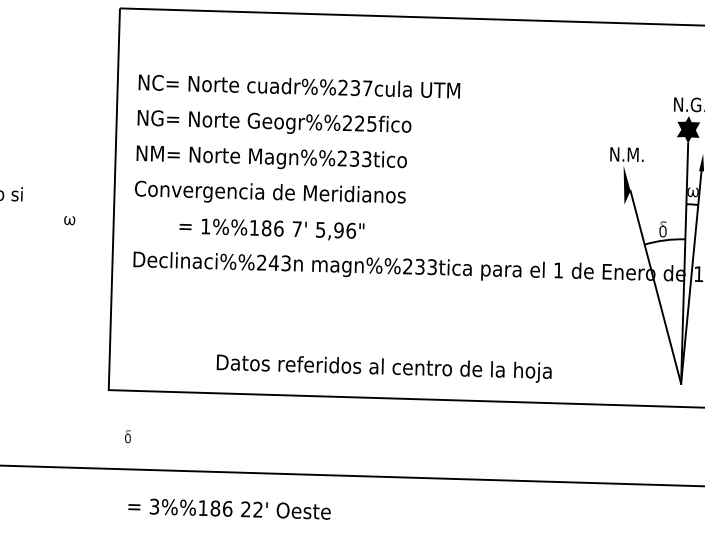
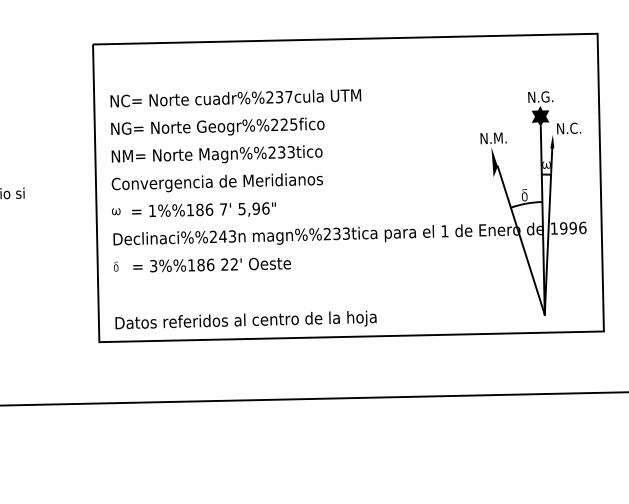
part: (70, 220) -> (116, 211), moved
text: (271, 227) -> (203, 209), moved
text: (383, 365) -> (245, 319), moved
part: (128, 436) -> (116, 266), moved
text: (228, 508) -> (211, 264), moved

